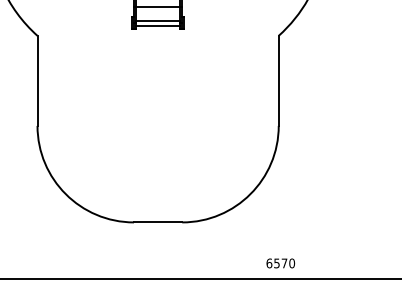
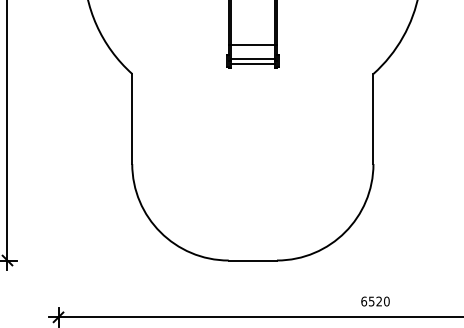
text: (283, 263) -> (378, 301), 6570 -> 6520

